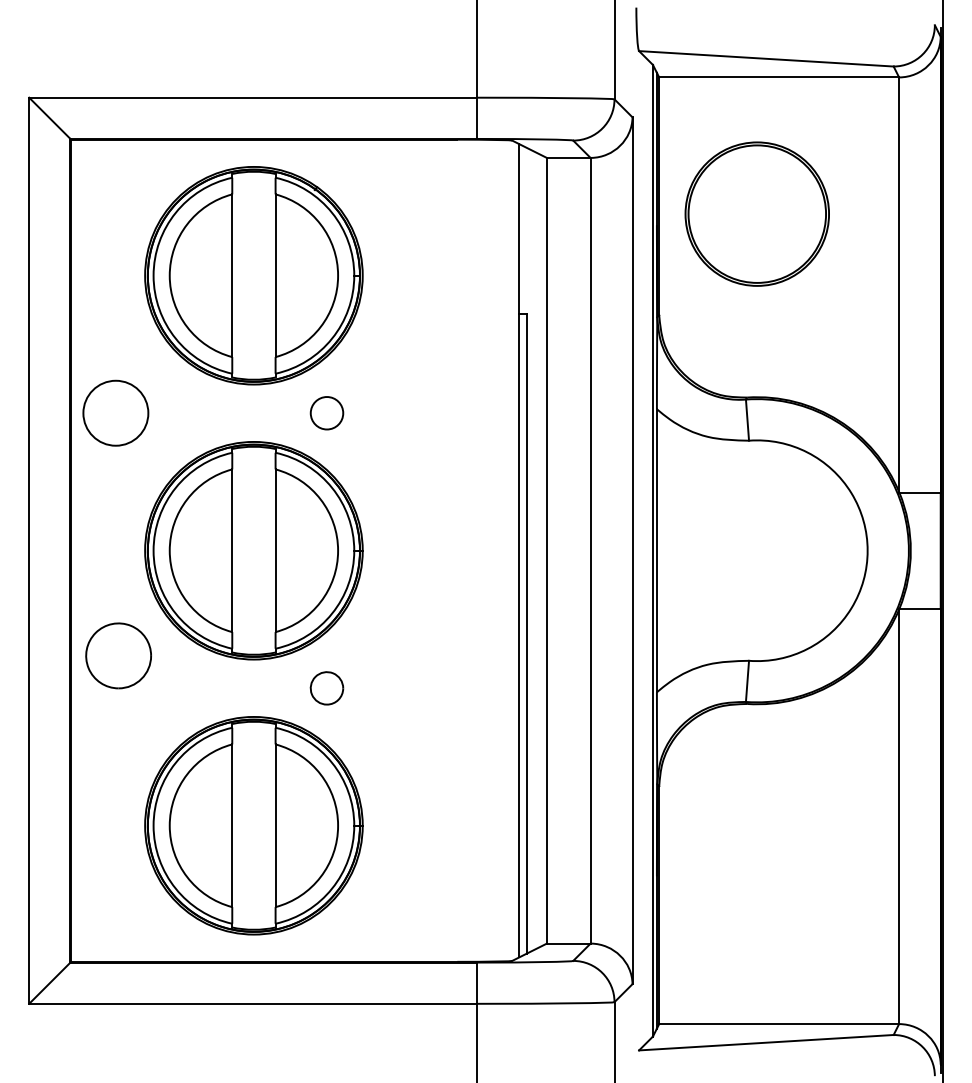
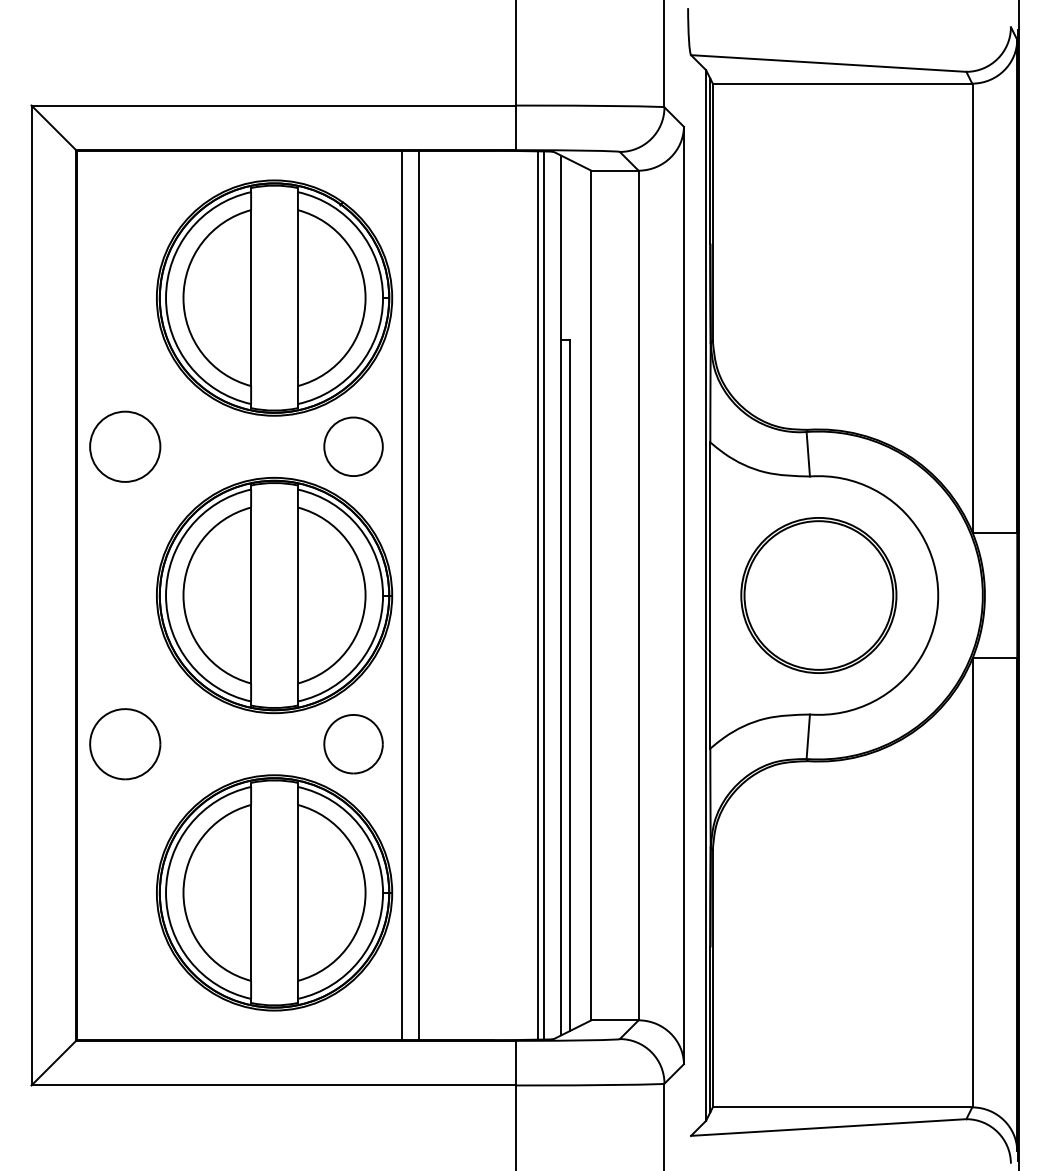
part: (756, 214) -> (818, 595), moved
circle: (326, 412) -> (353, 446), size x1.67
line: (372, 550) -> (402, 595), added
line: (387, 550) -> (419, 595), added
line: (497, 550) -> (537, 595), added
line: (502, 550) -> (543, 595), added
part: (118, 656) -> (125, 744), moved
part: (326, 688) -> (353, 744), size x1.67

